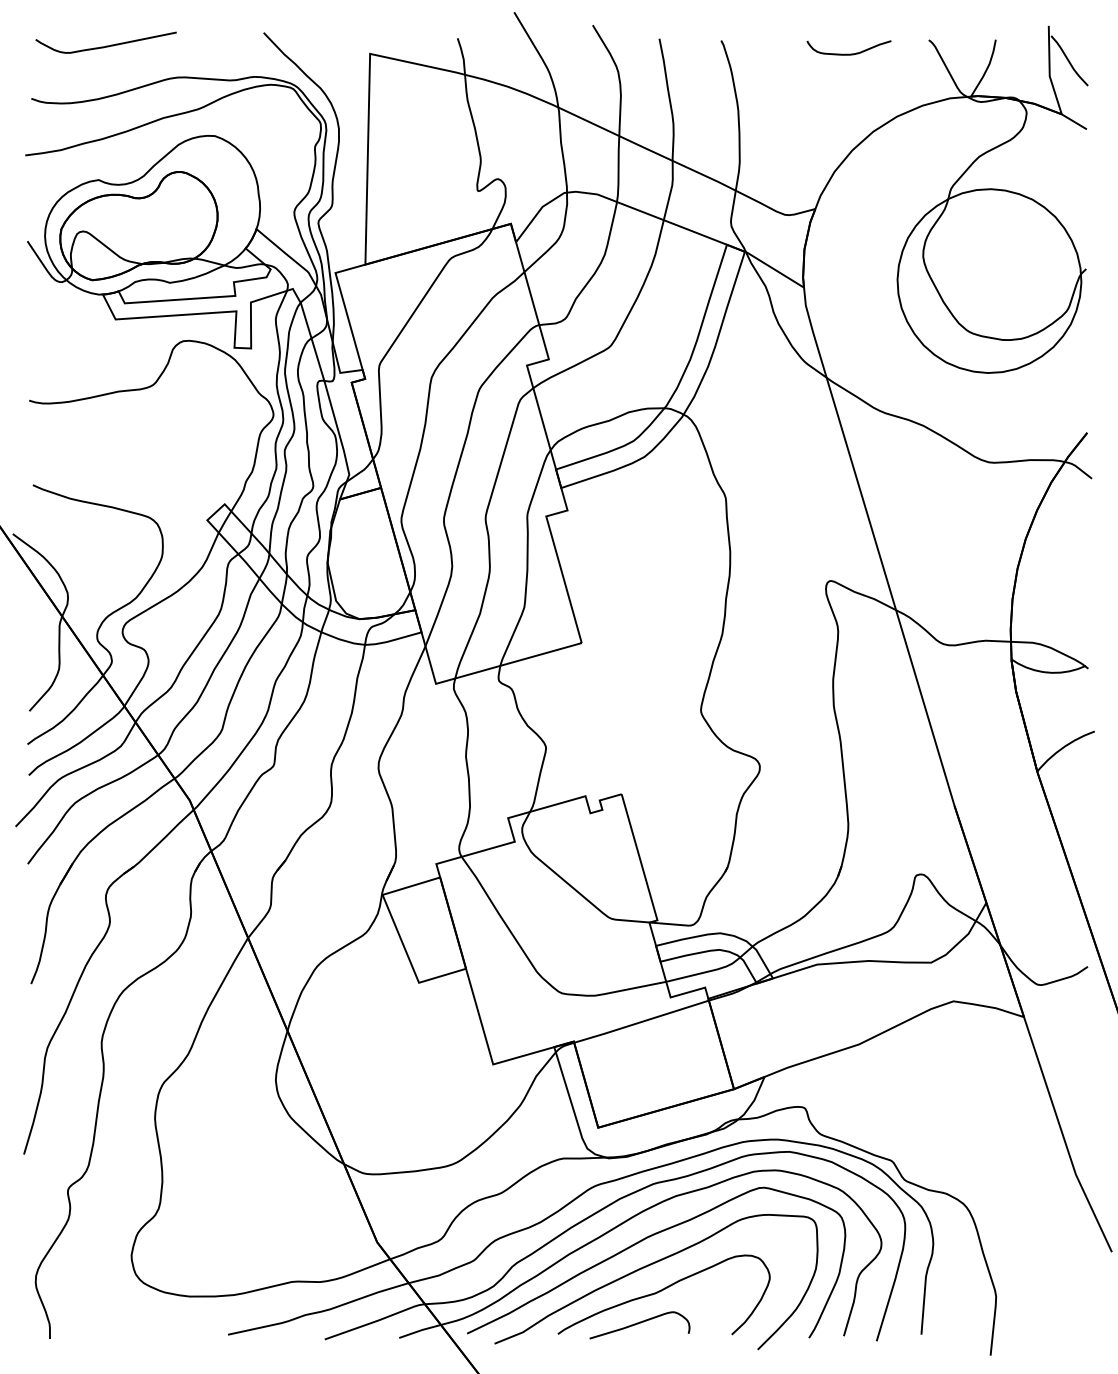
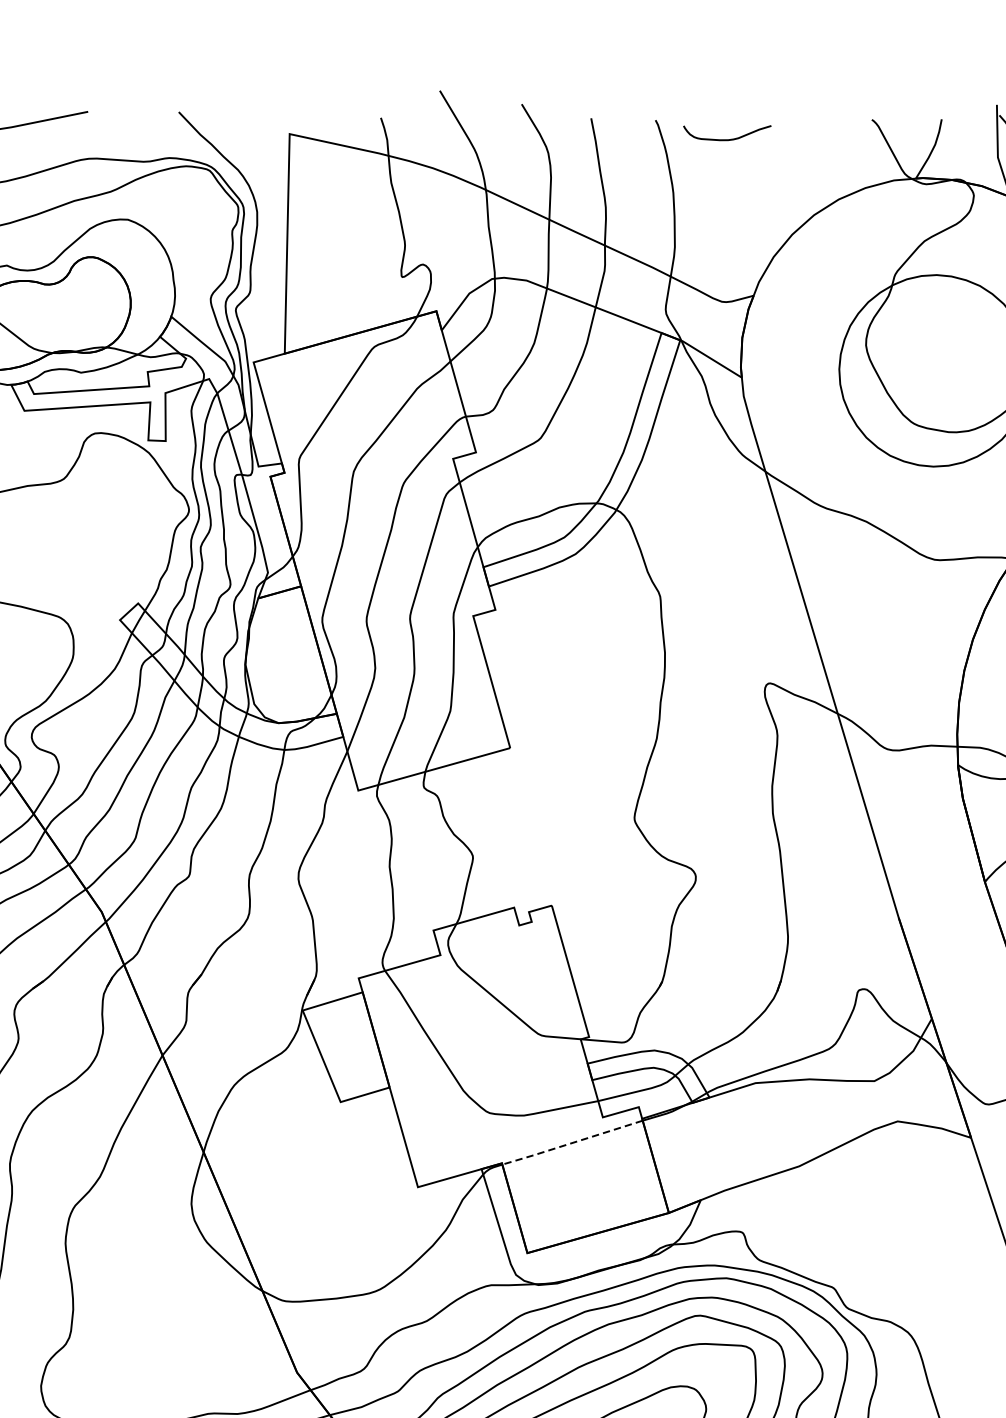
curve: (848, 53) -> (726, 138), moved
line: (640, 1022) -> (571, 1143), solid -> dashed

